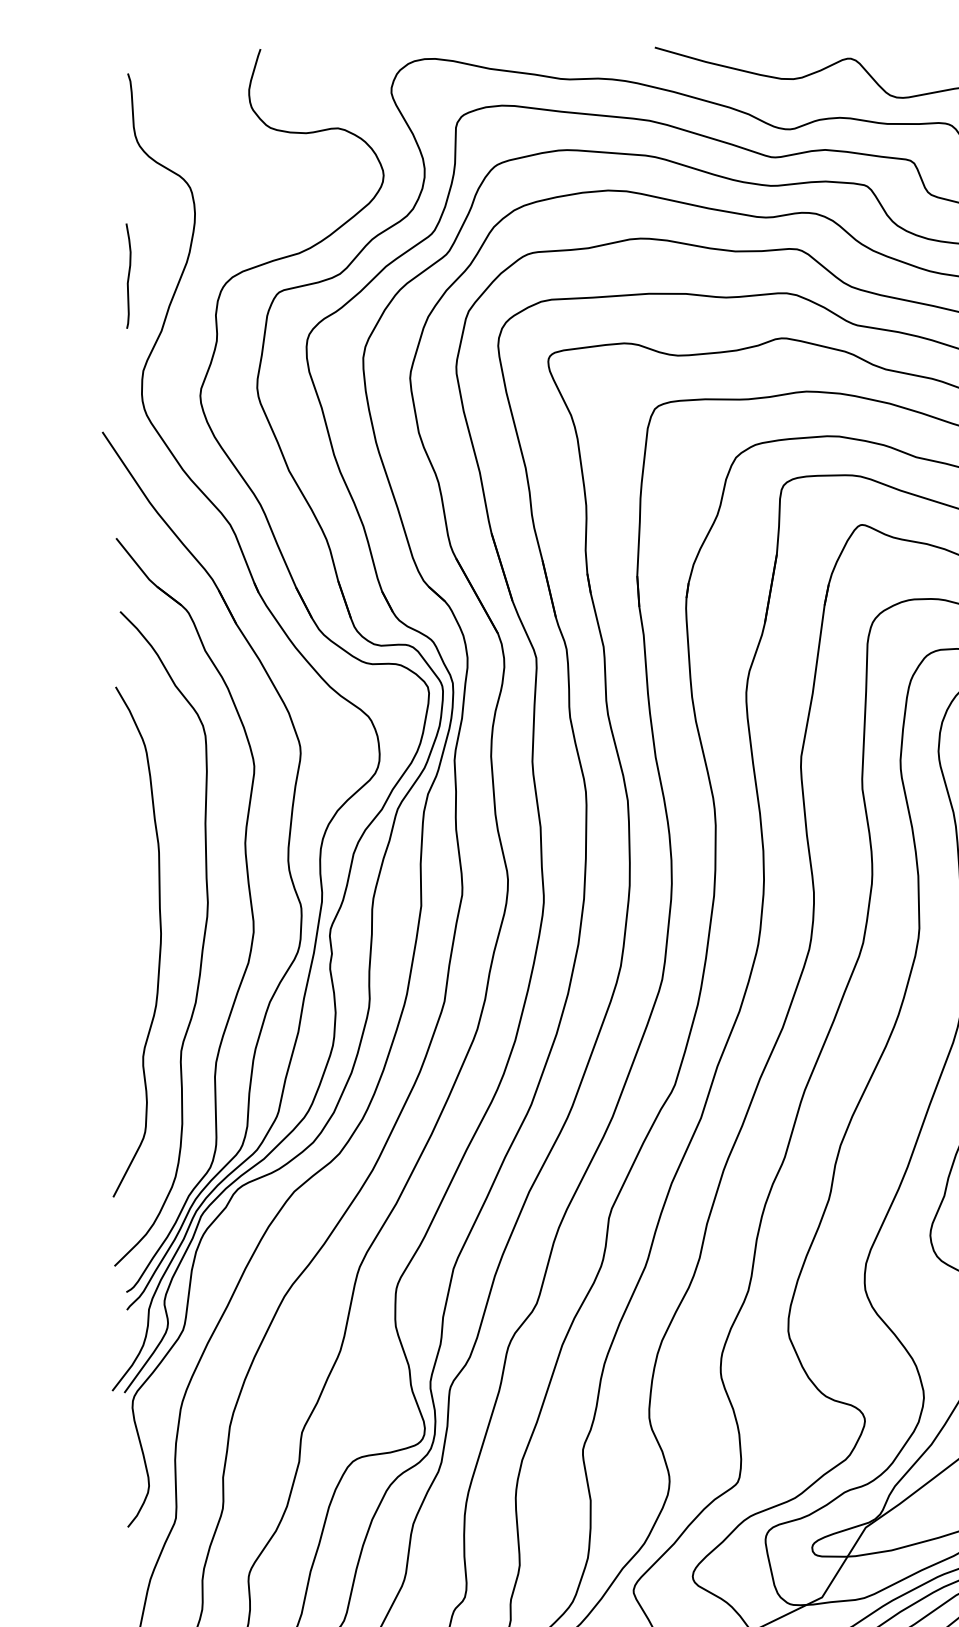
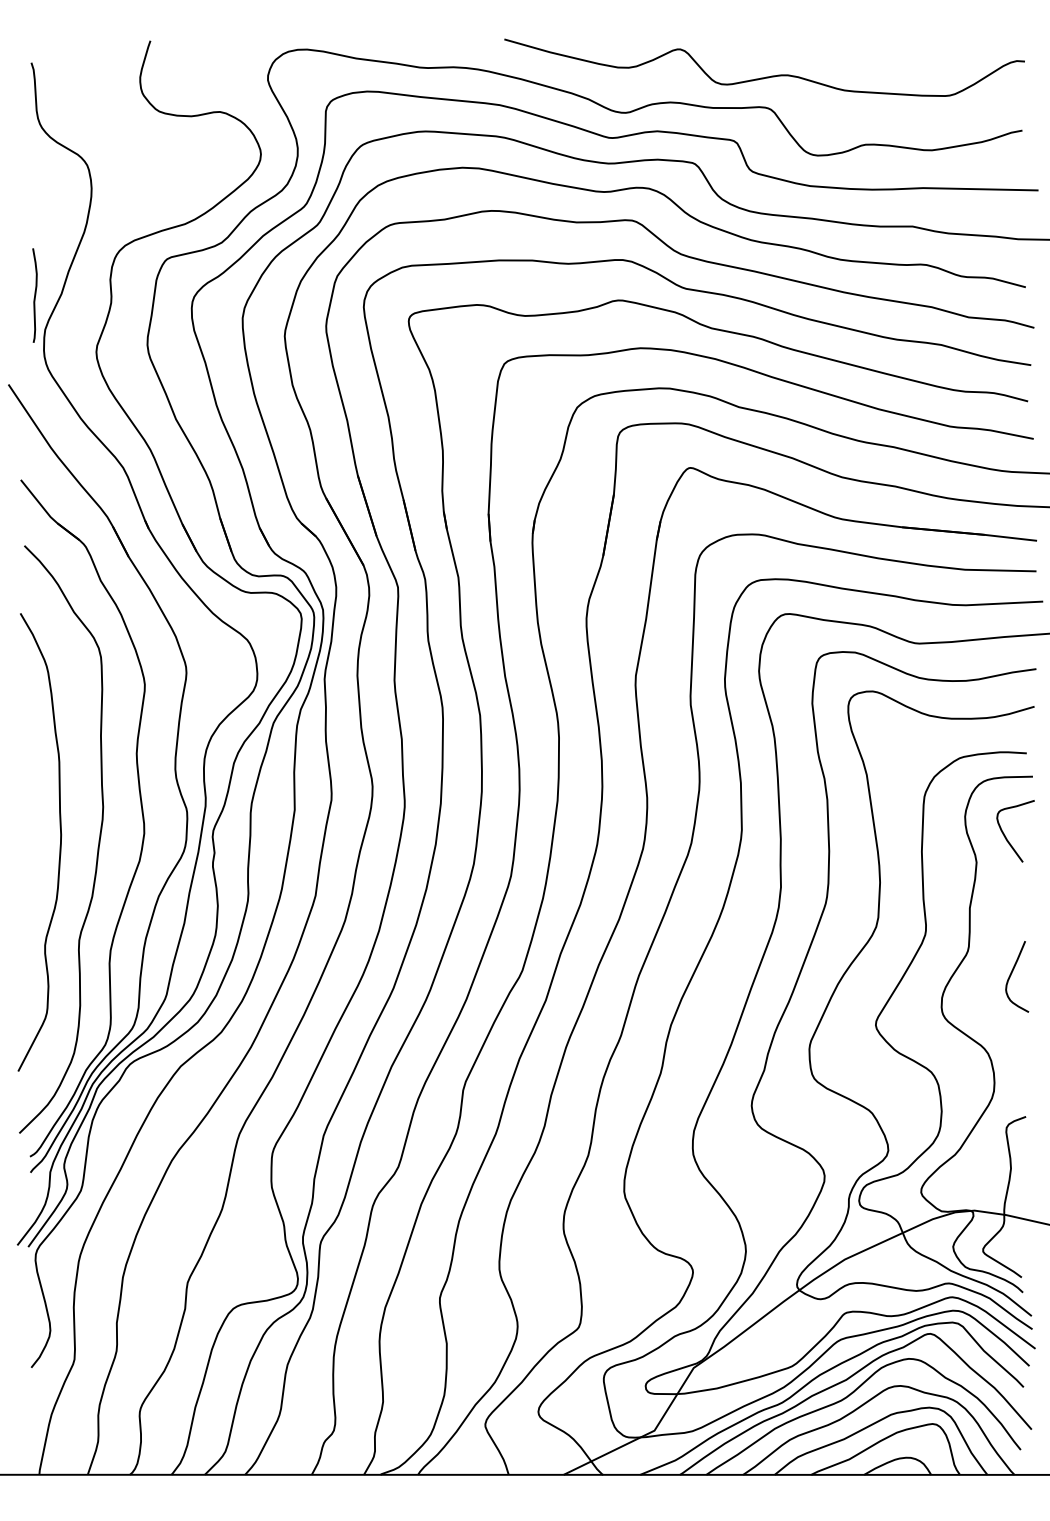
curve: (128, 276) -> (34, 295), moved

